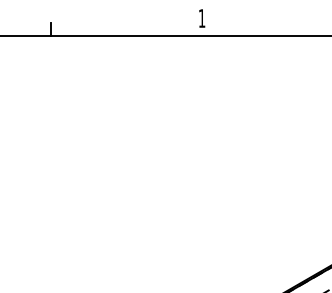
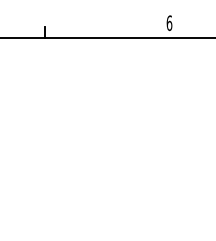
text: (201, 18) -> (169, 23), 1 -> 6

